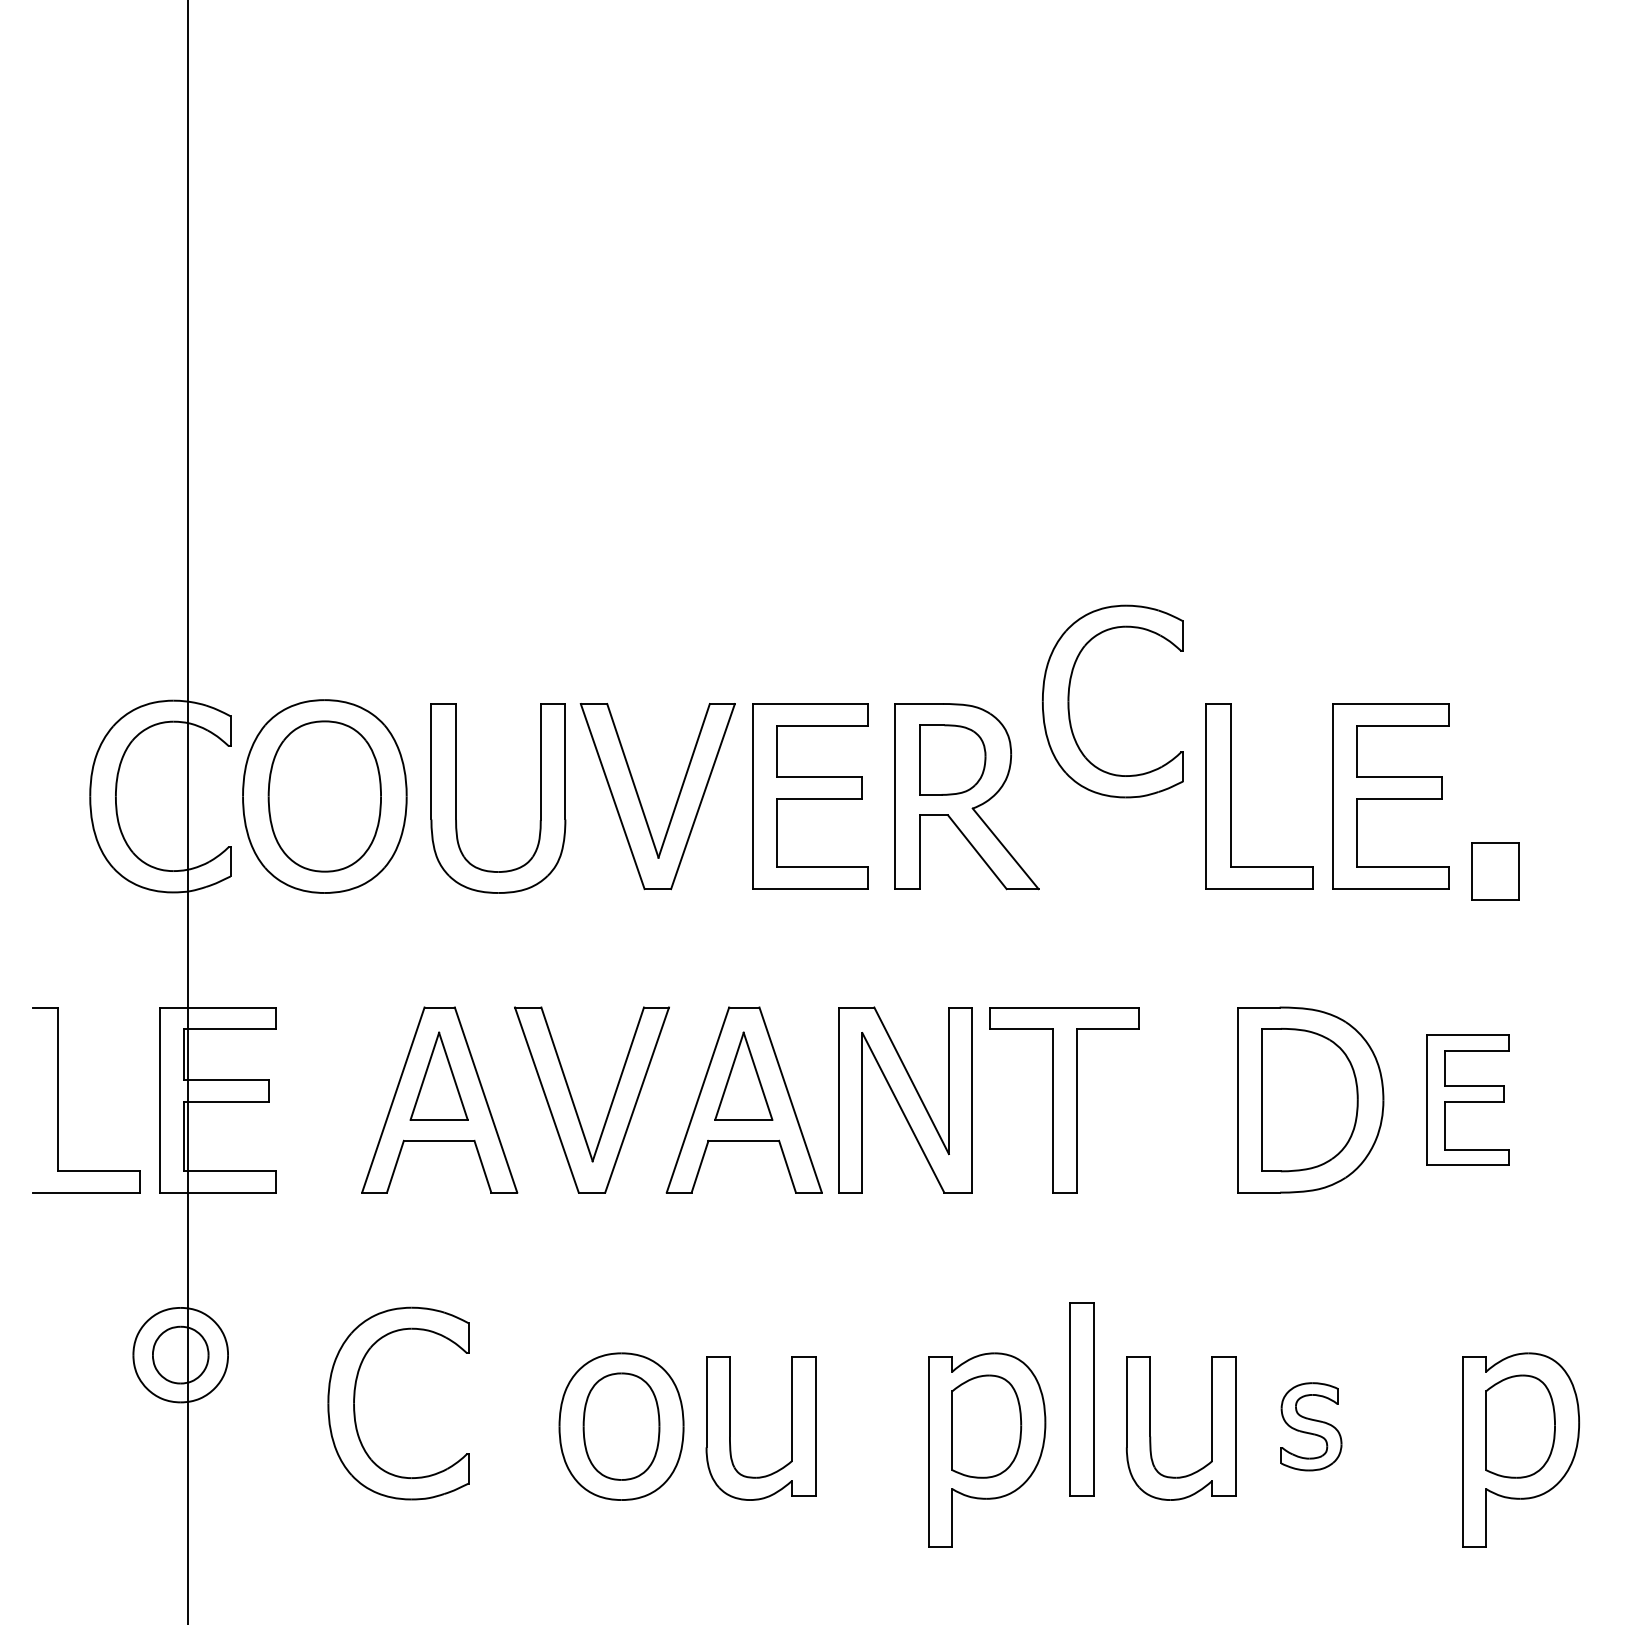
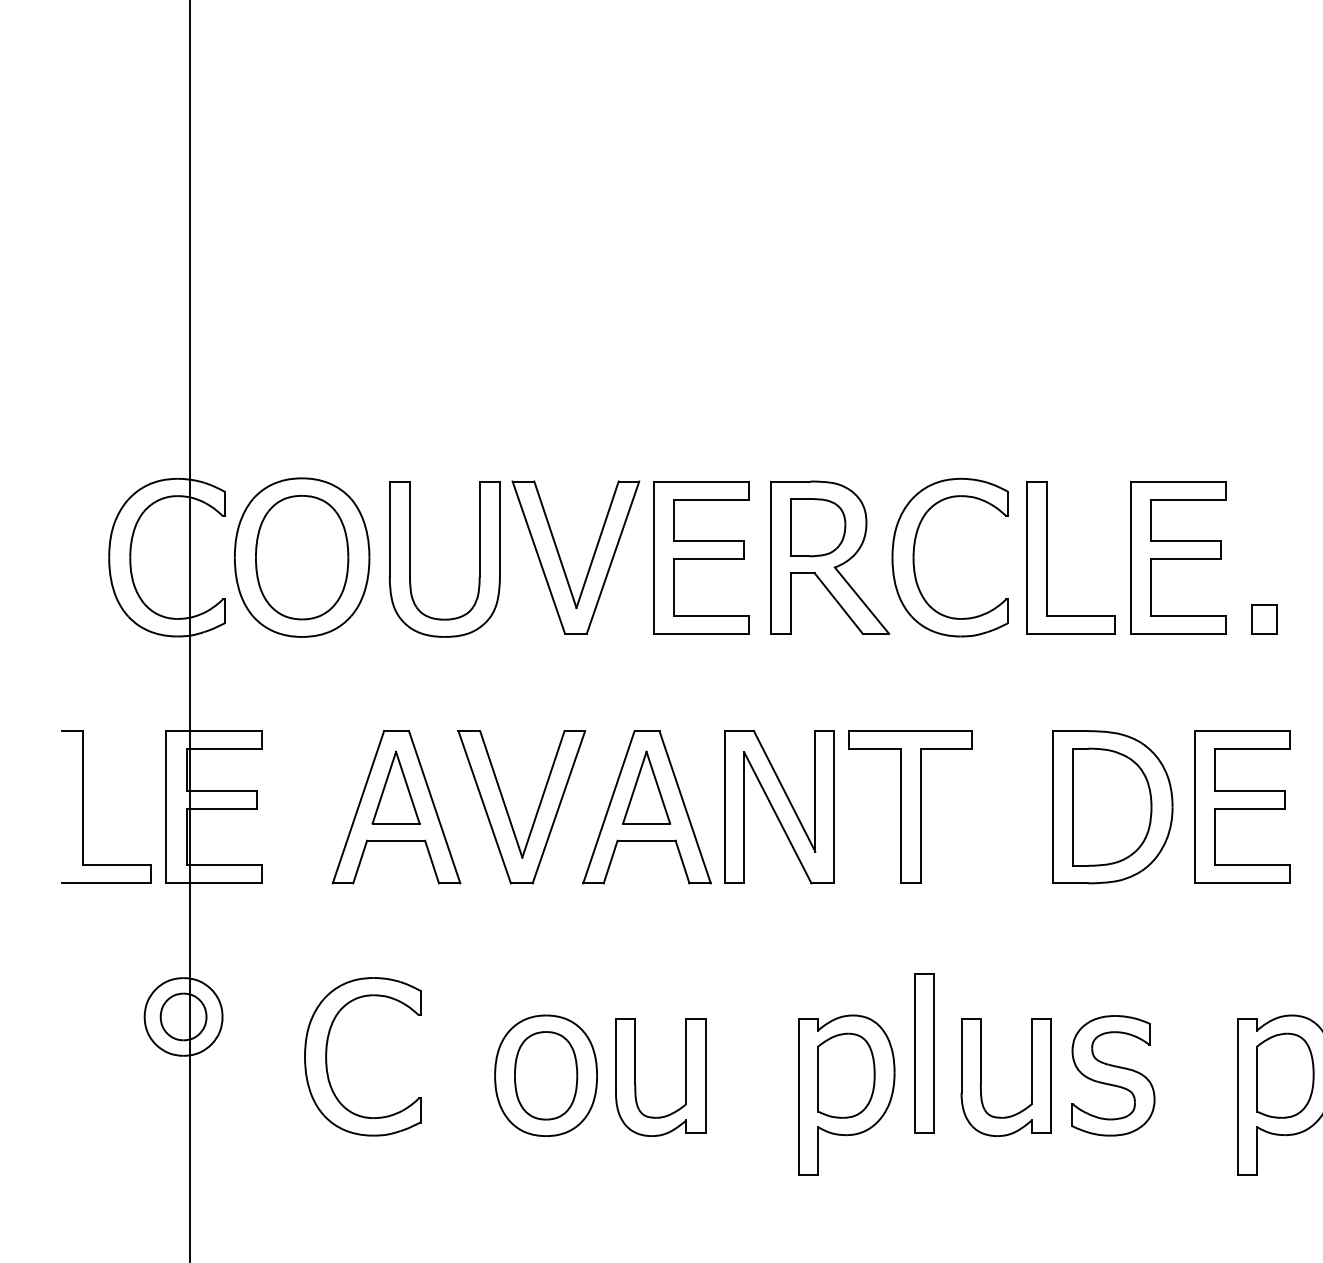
part: (1069, 701) -> (914, 557), moved
part: (1494, 871) -> (1263, 619), size x0.62
part: (1467, 1100) -> (1241, 807), size x1.43
part: (1311, 1426) -> (1113, 1075), size x1.67

